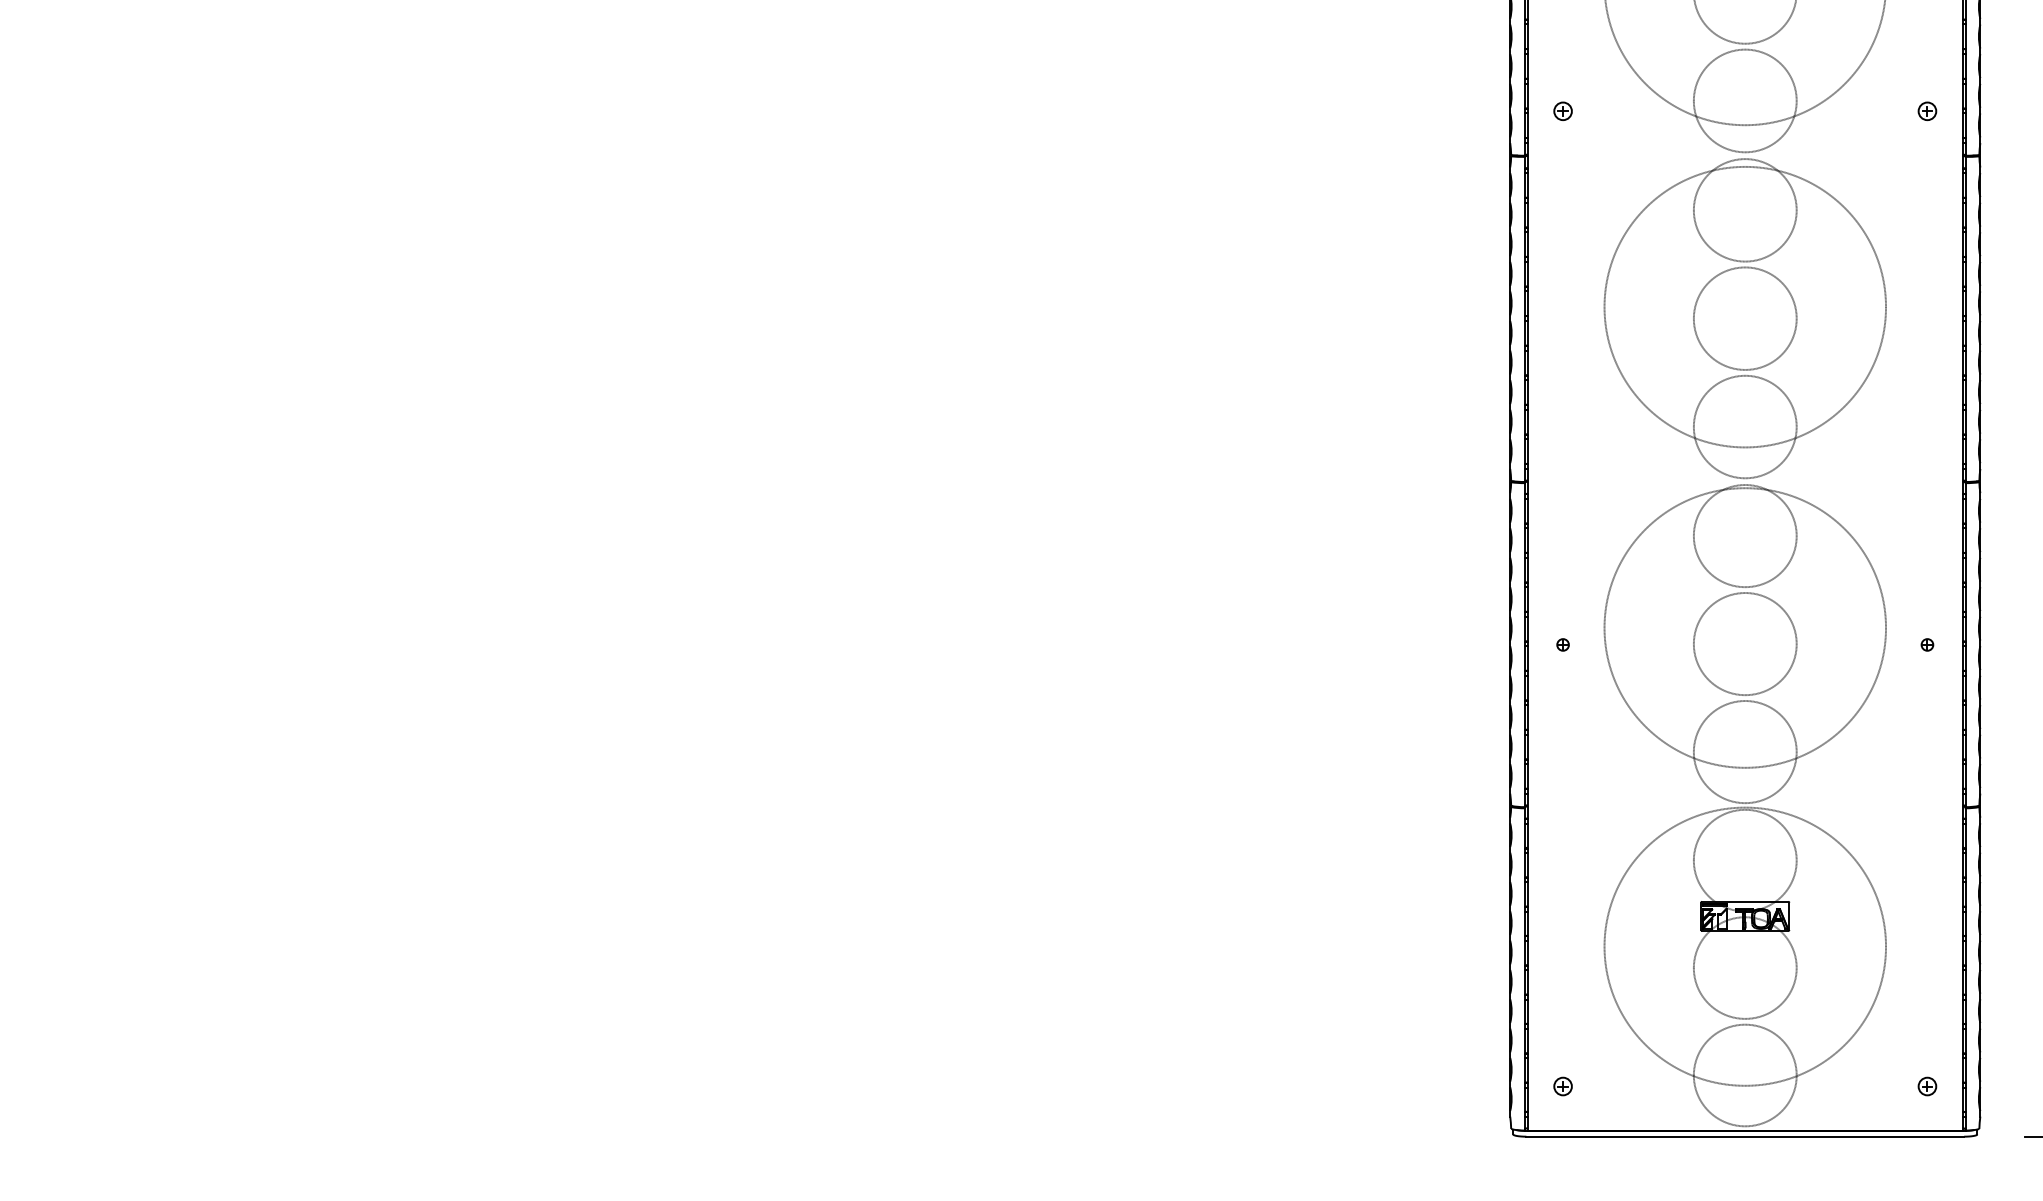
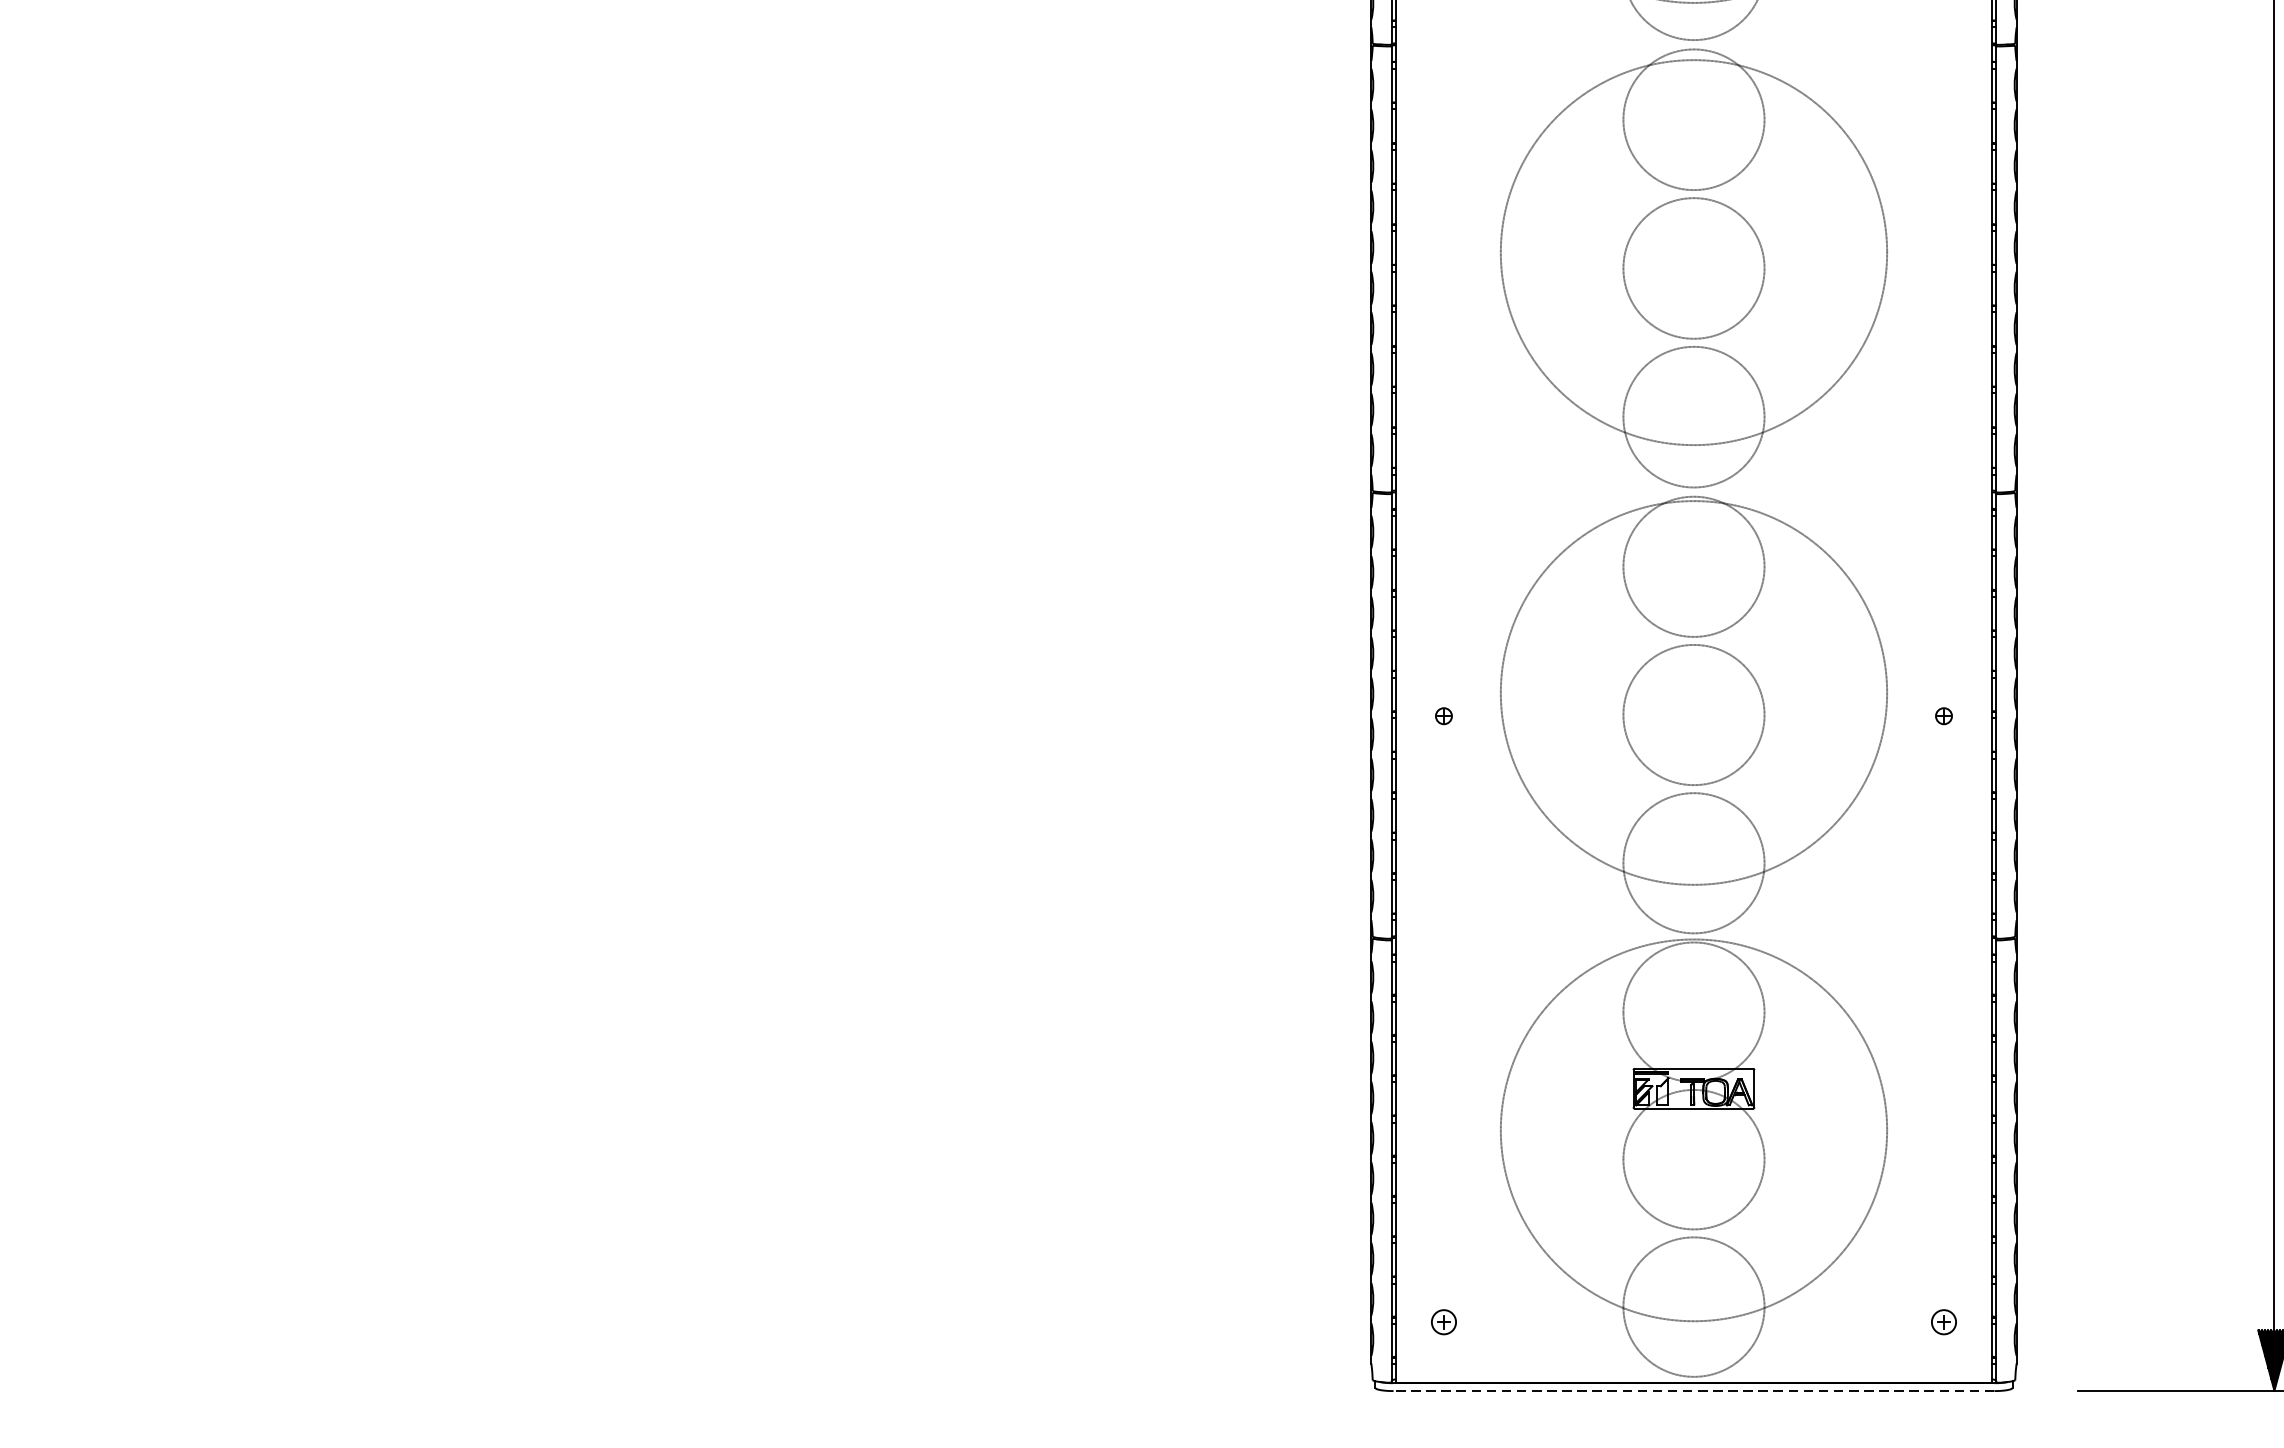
line: (1745, 1136) -> (1694, 1390), solid -> dashed

